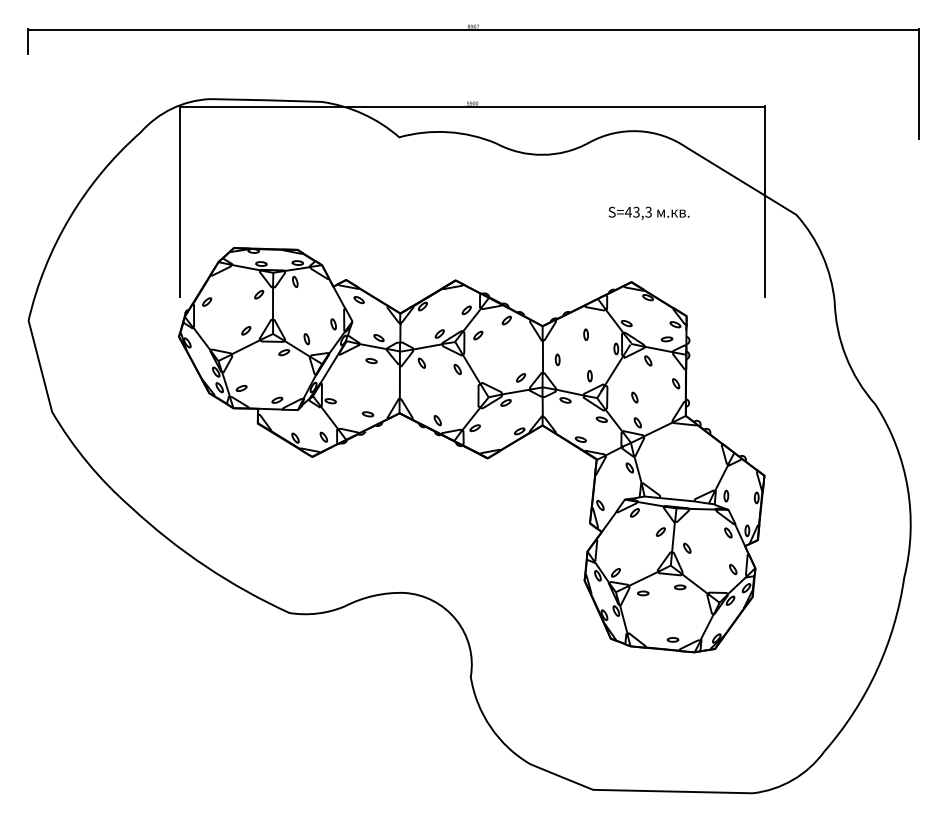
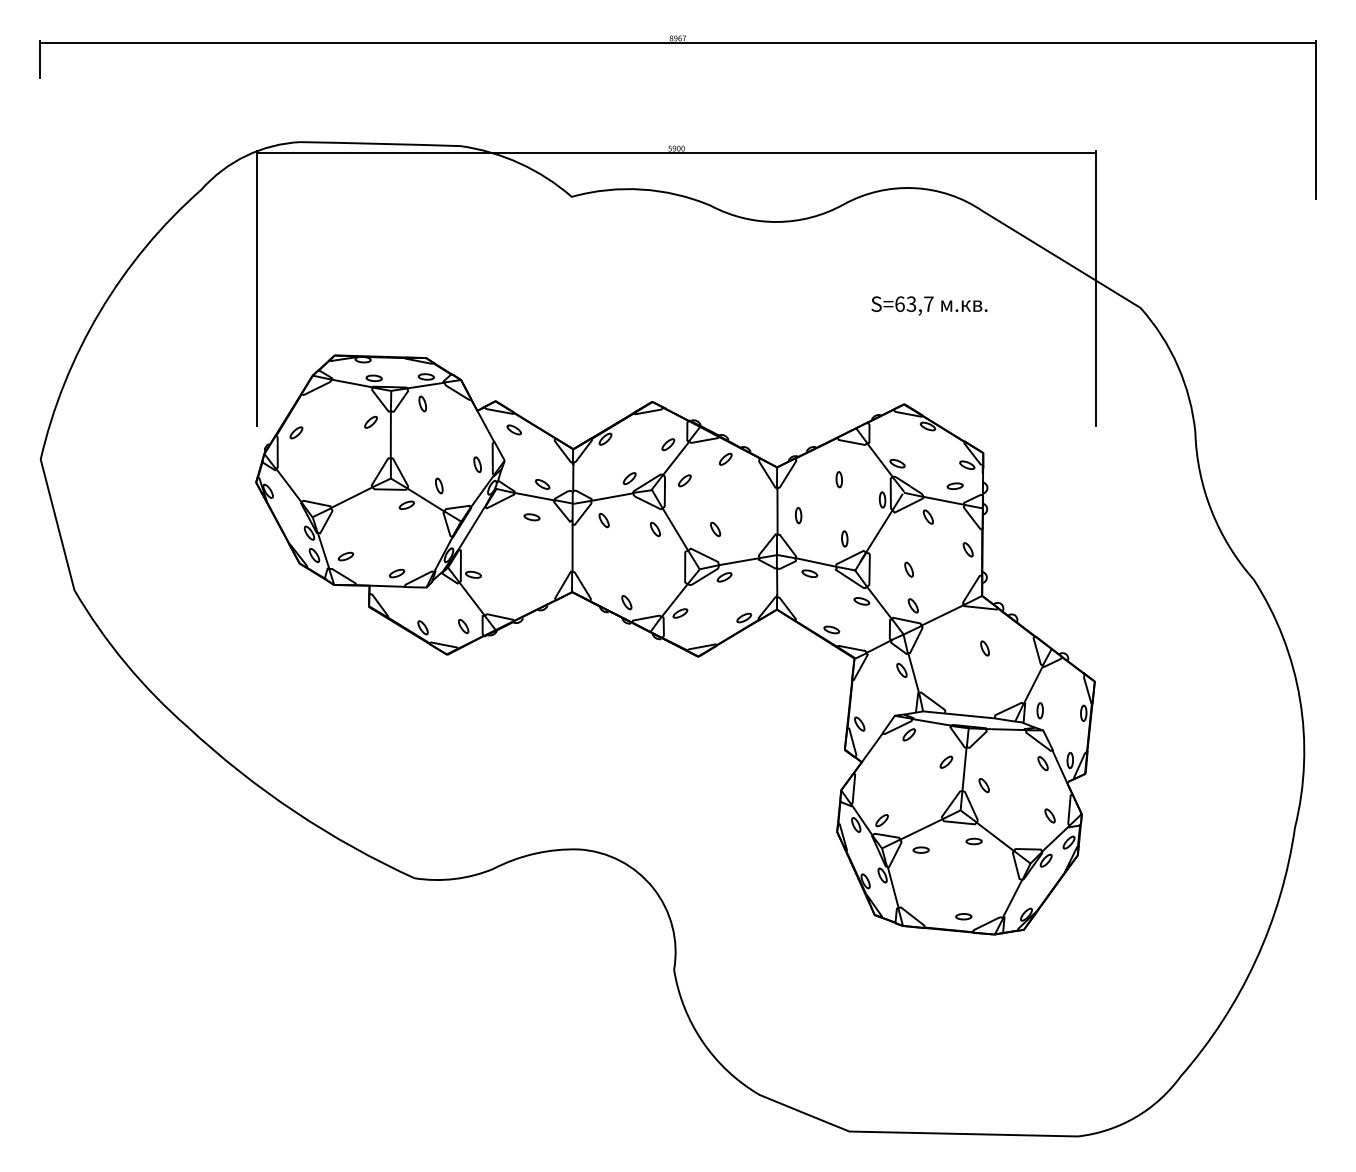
text: (637, 211) -> (912, 303), S=43,3 -> S=63,7
part: (246, 330) -> (352, 473), removed
part: (499, 369) -> (715, 529), added
part: (521, 377) -> (746, 540), removed
part: (367, 414) -> (526, 593), removed
part: (687, 452) -> (984, 648), added

